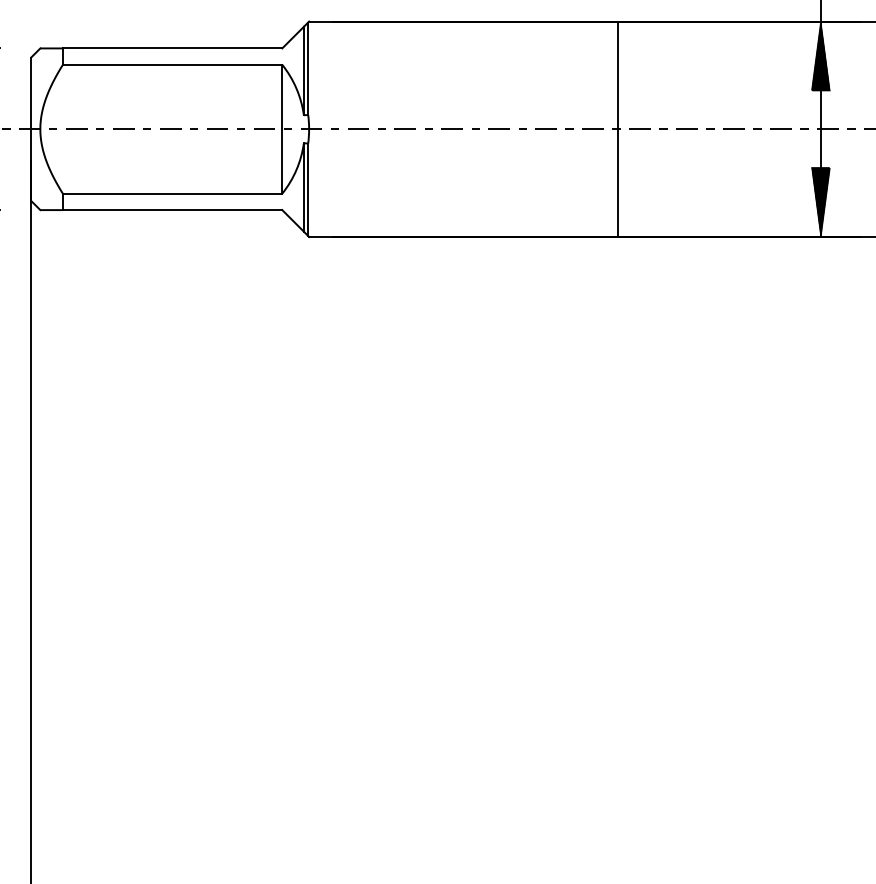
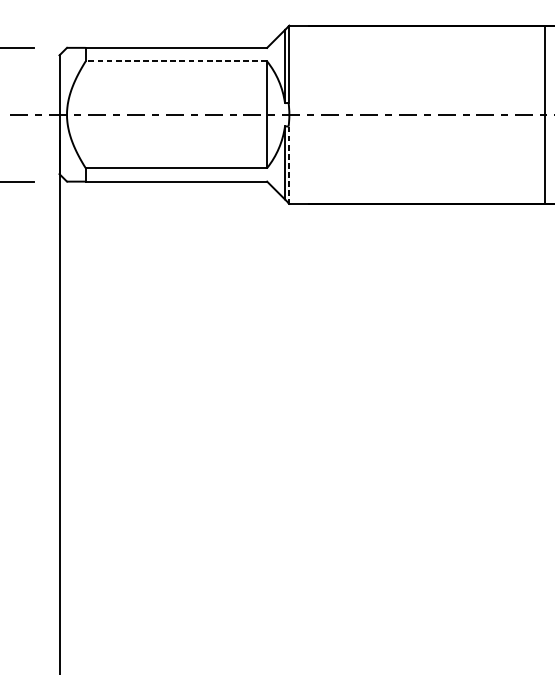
line: (172, 64) -> (176, 61), solid -> dashed
line: (308, 190) -> (288, 165), solid -> dashed

